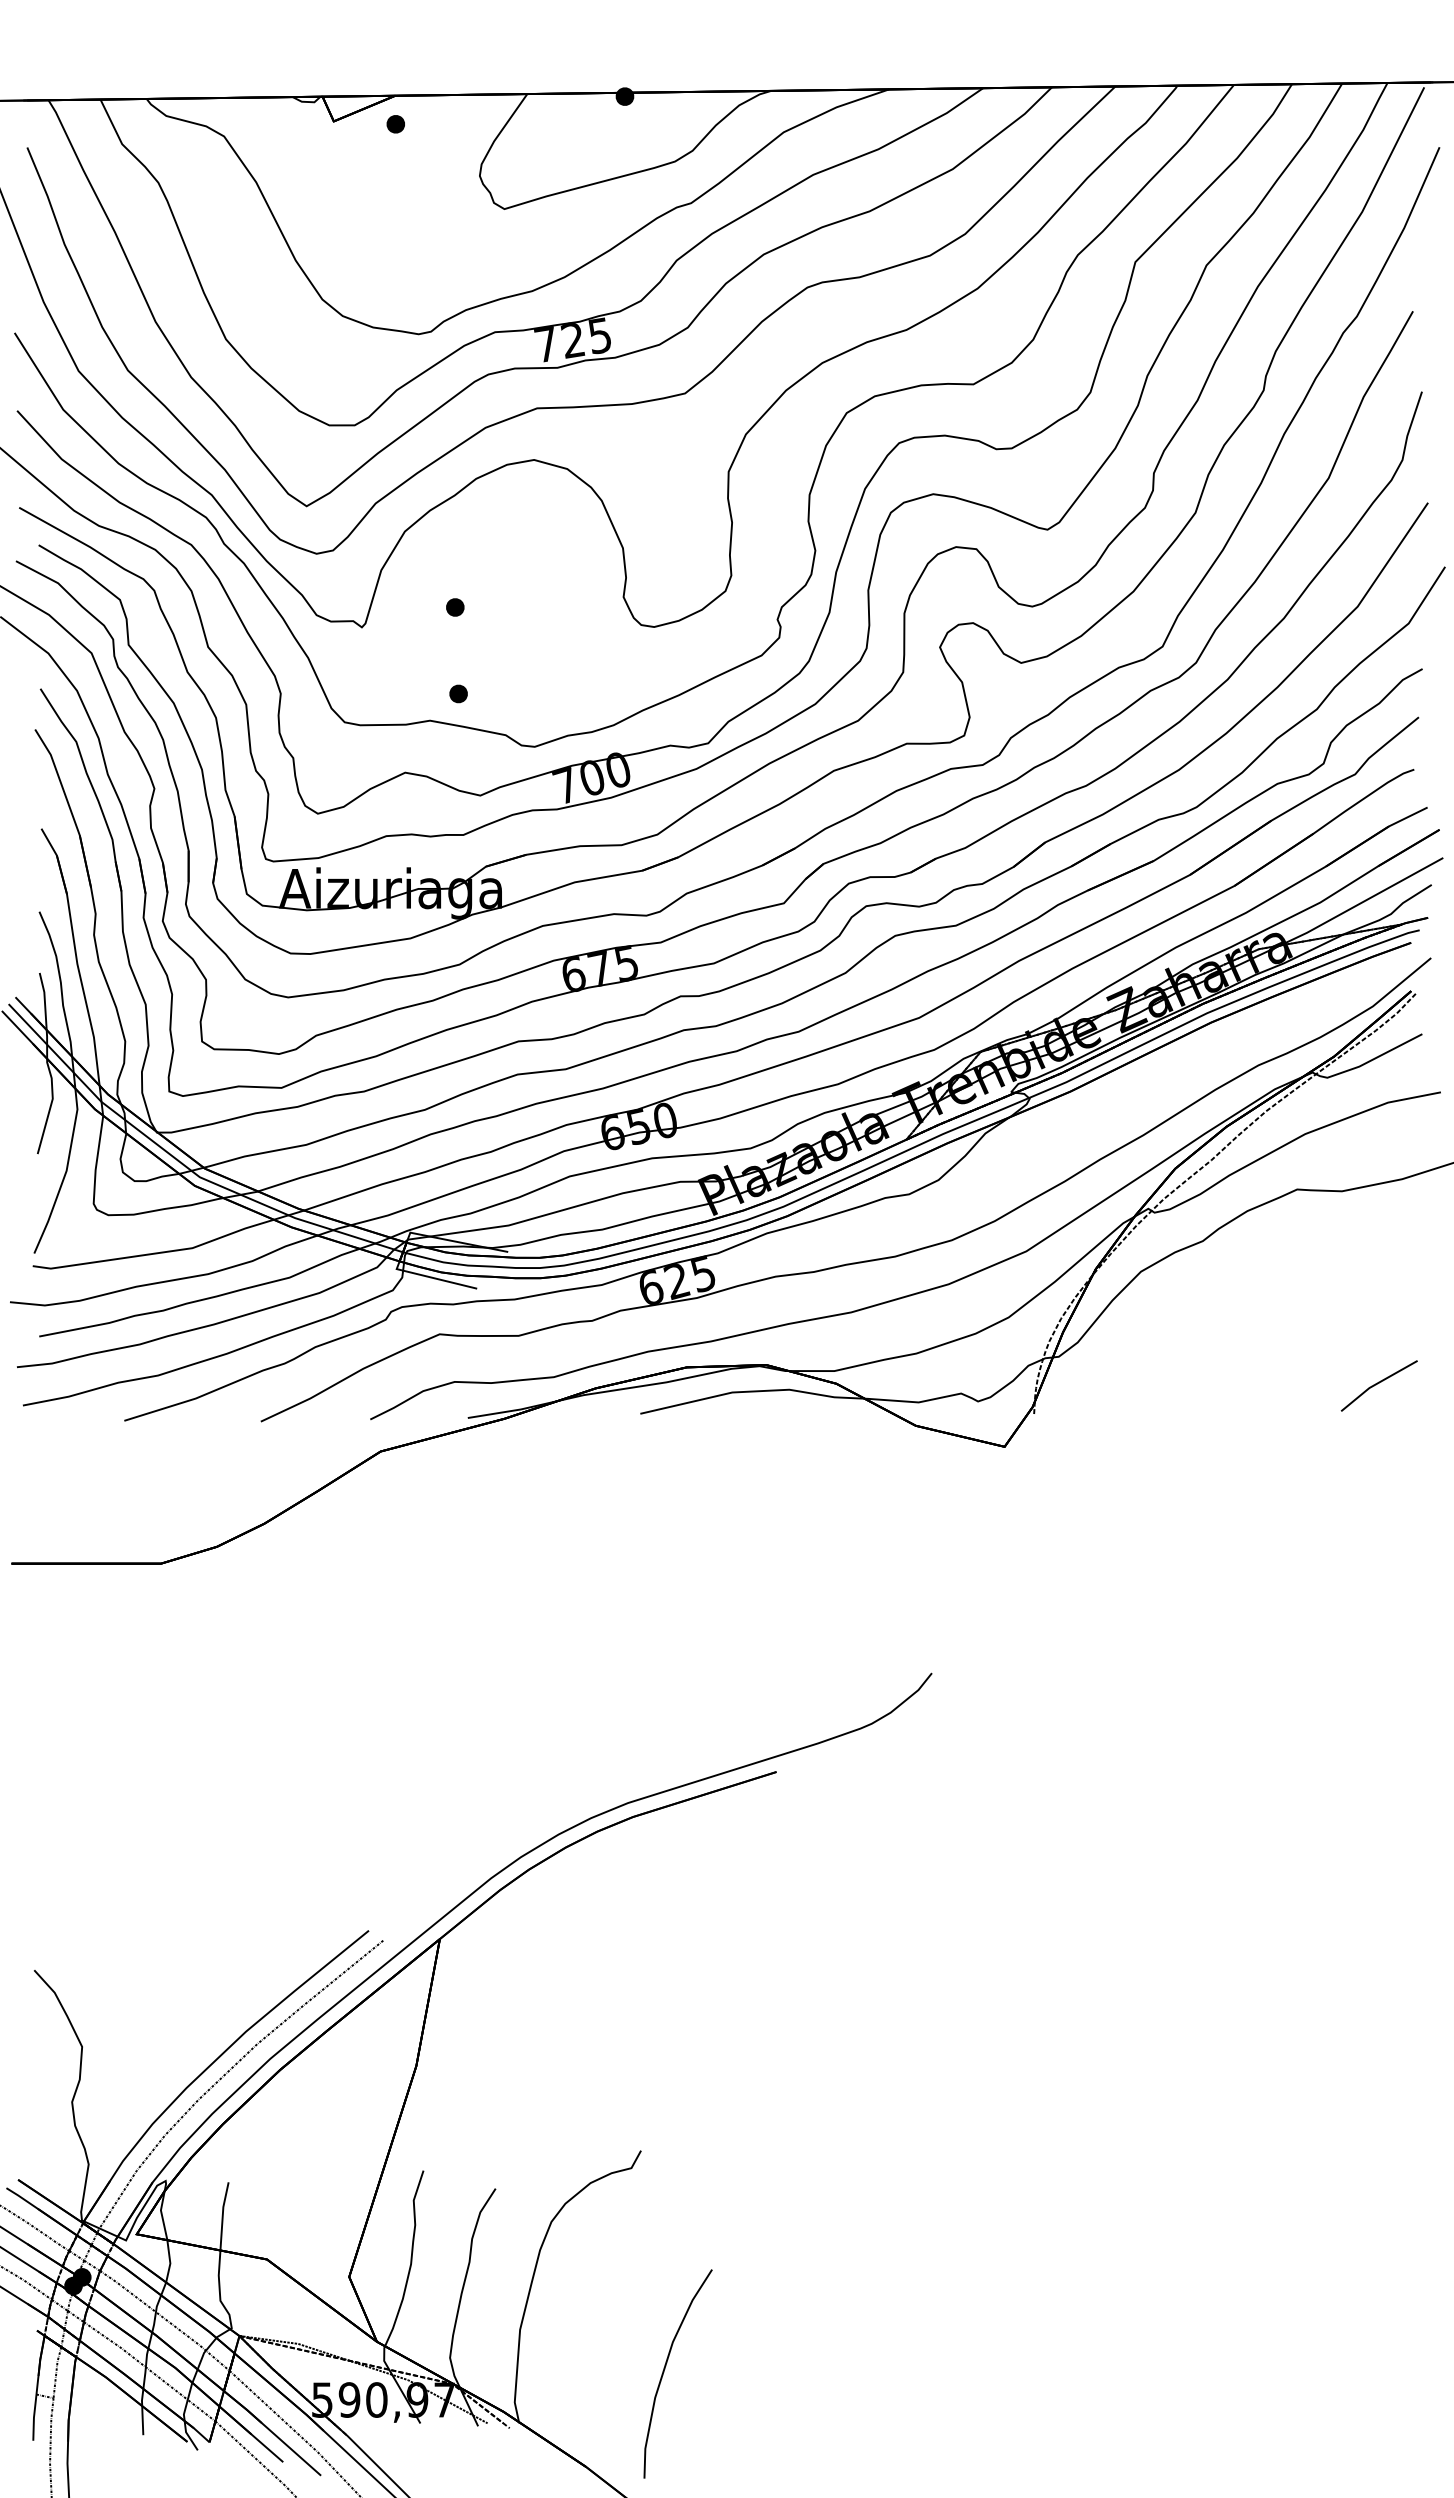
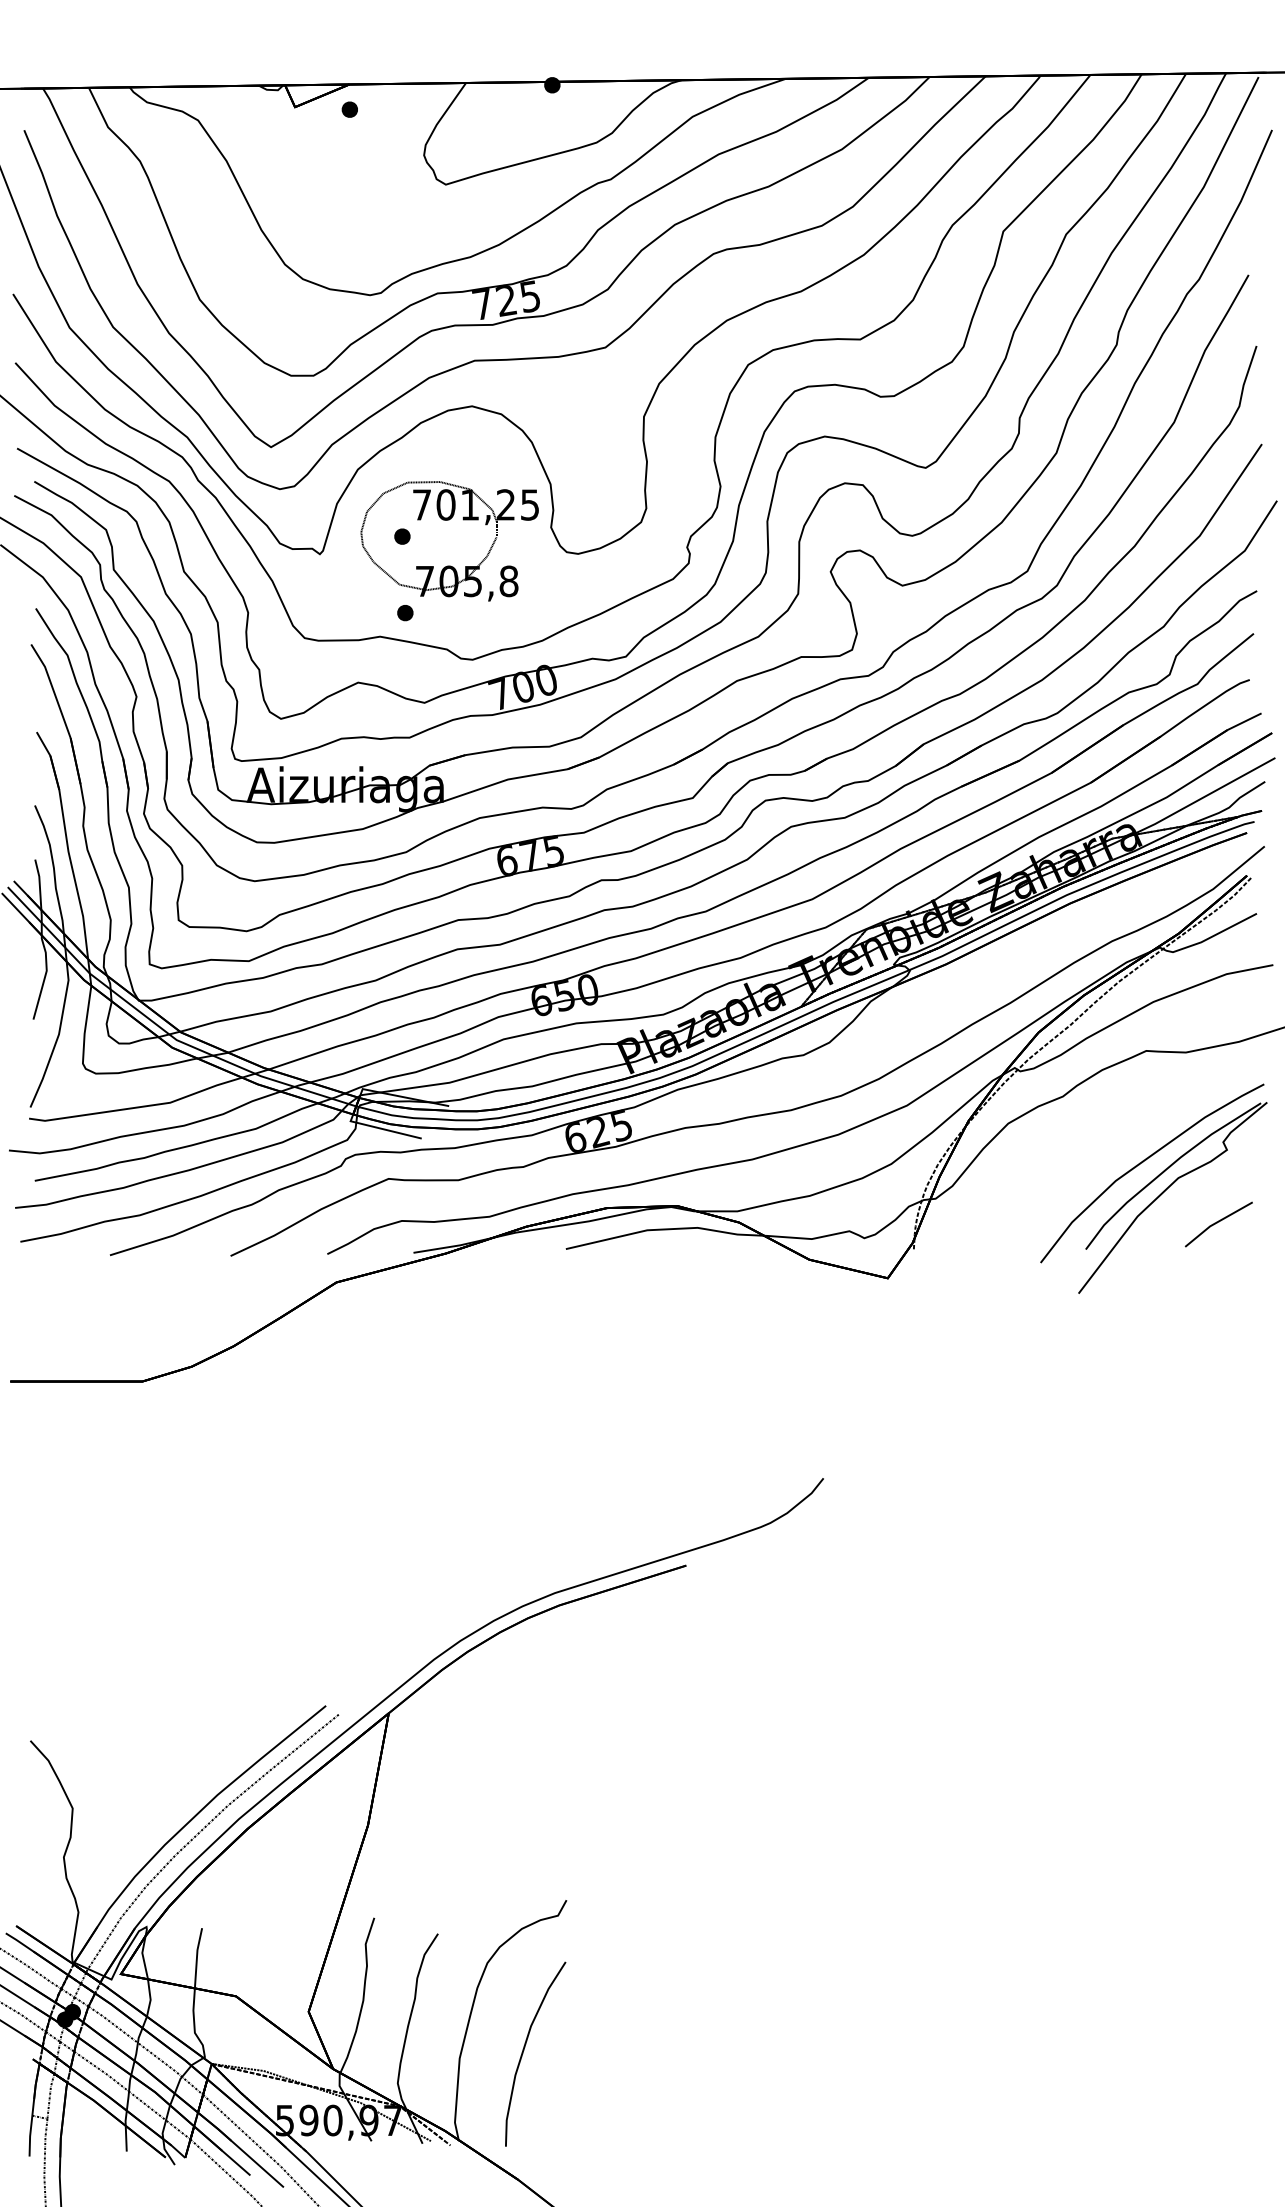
part: (507, 589) -> (448, 520), added
part: (1301, 1340) -> (1150, 1184), added
curve: (665, 2369) -> (524, 2050), moved

